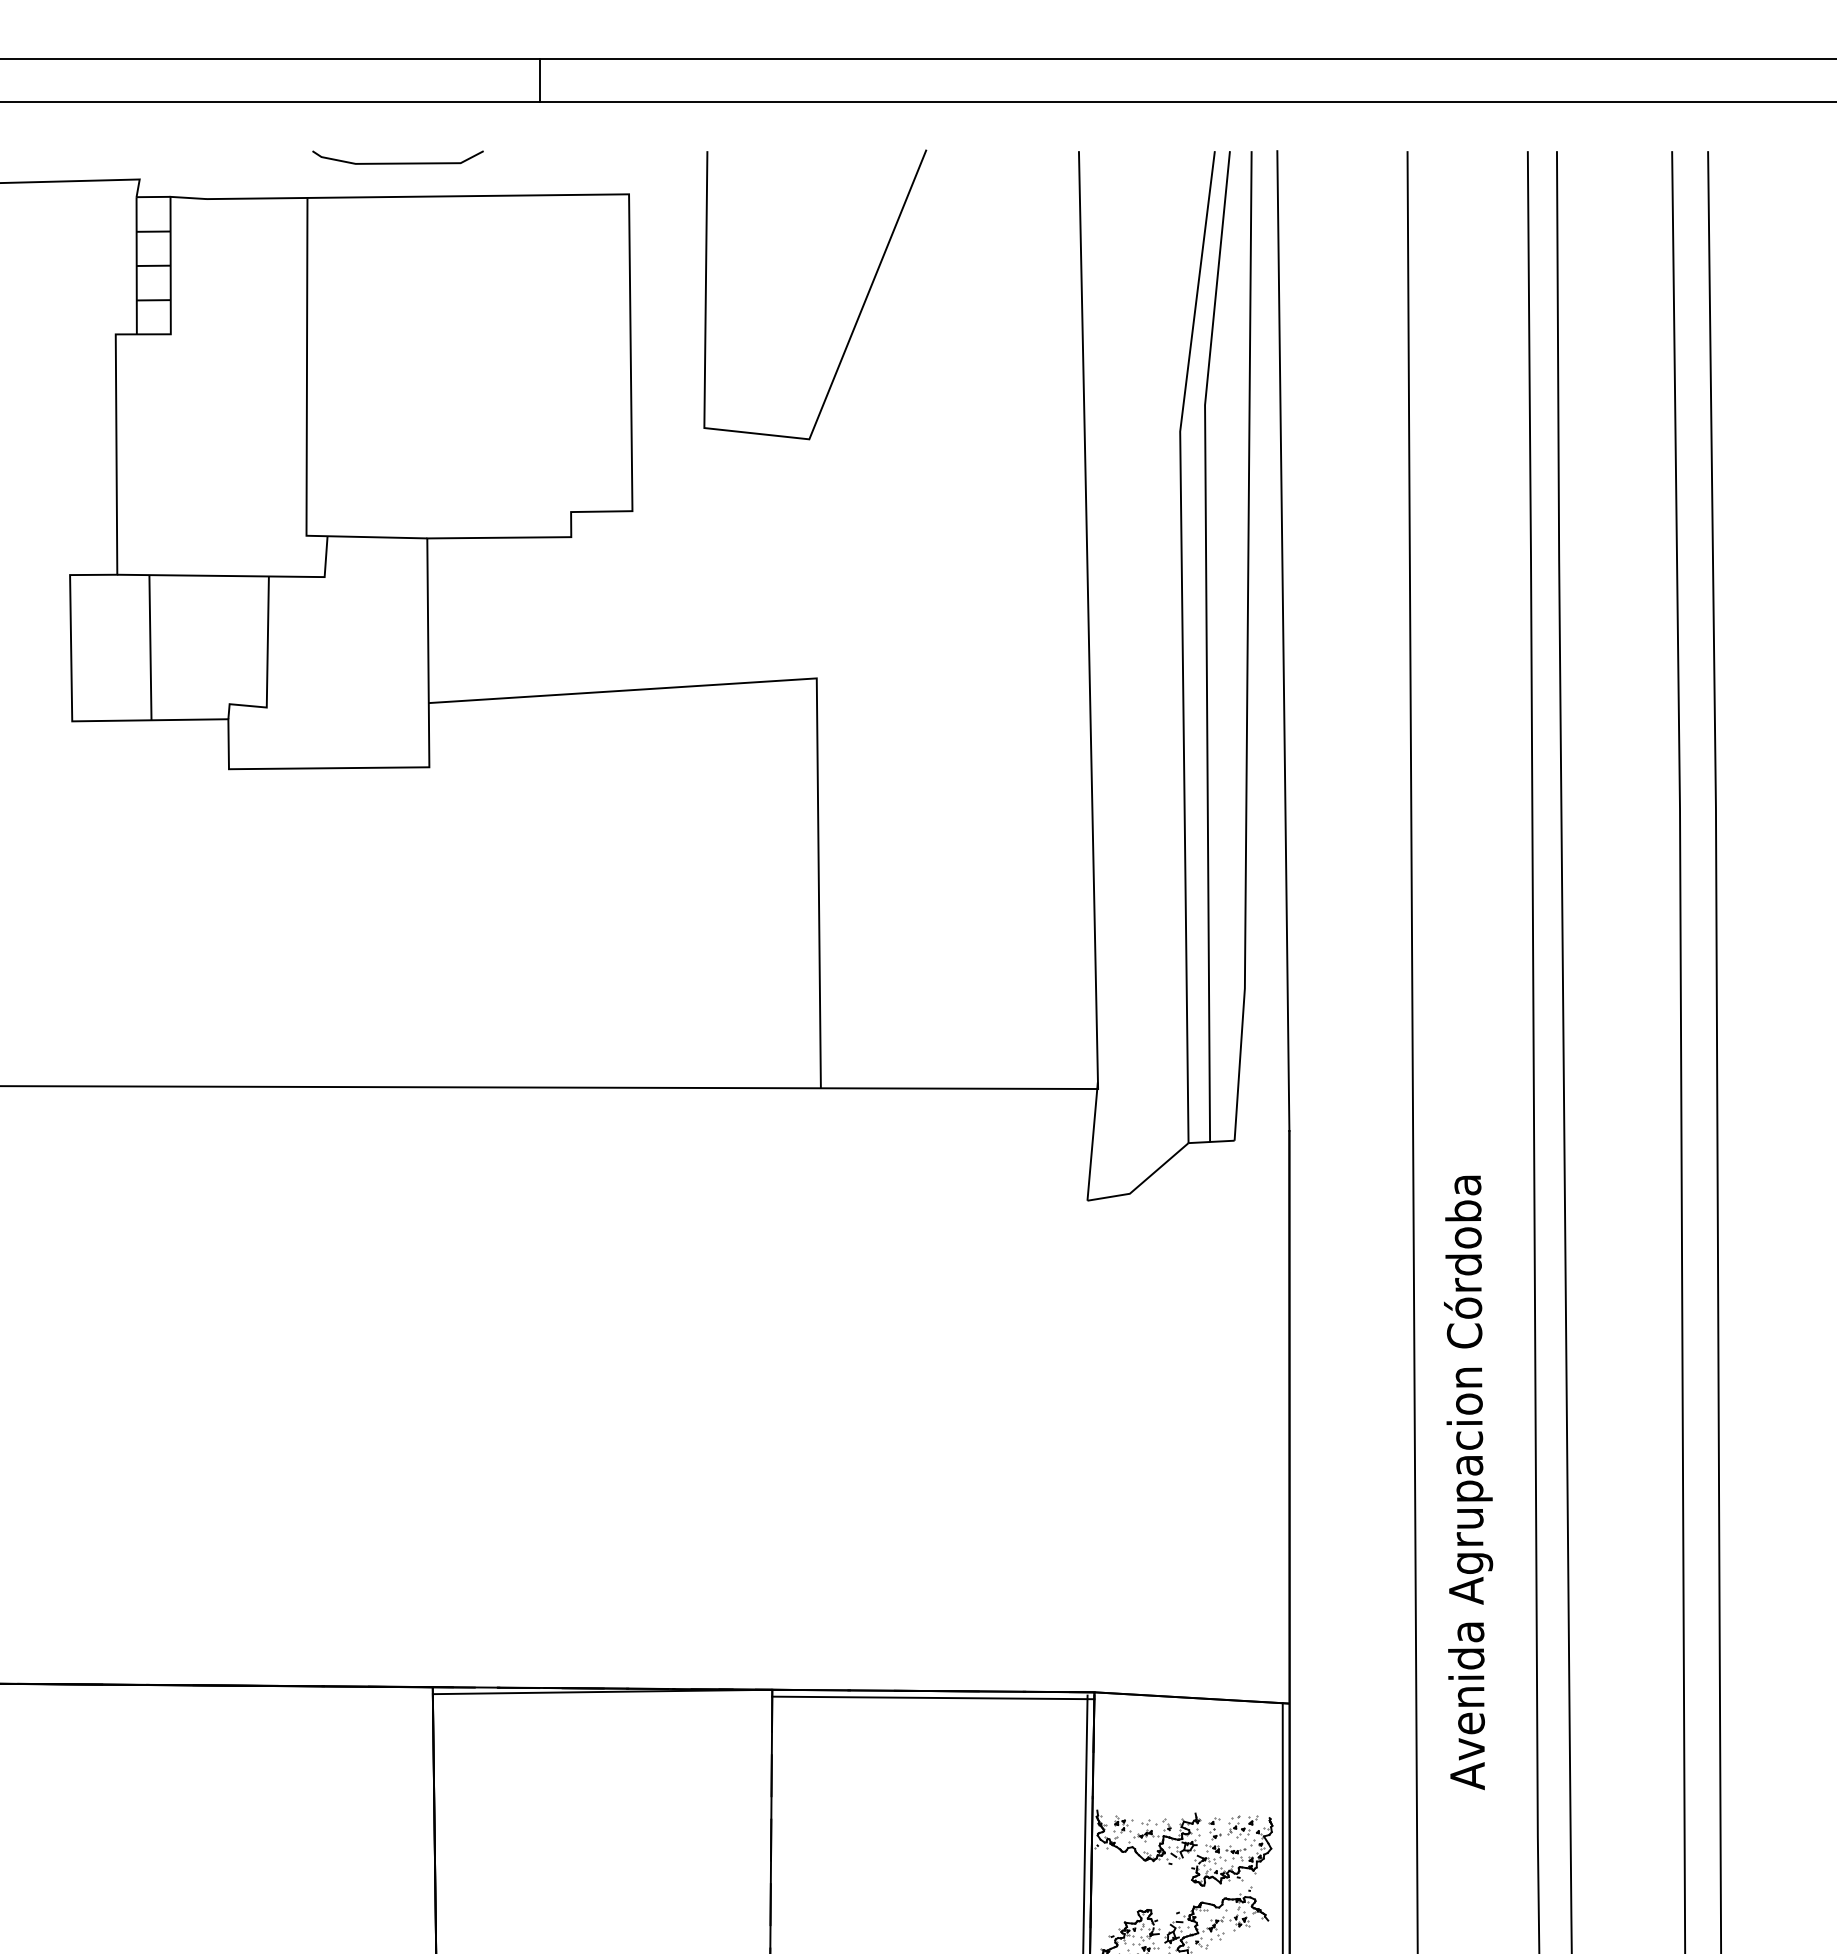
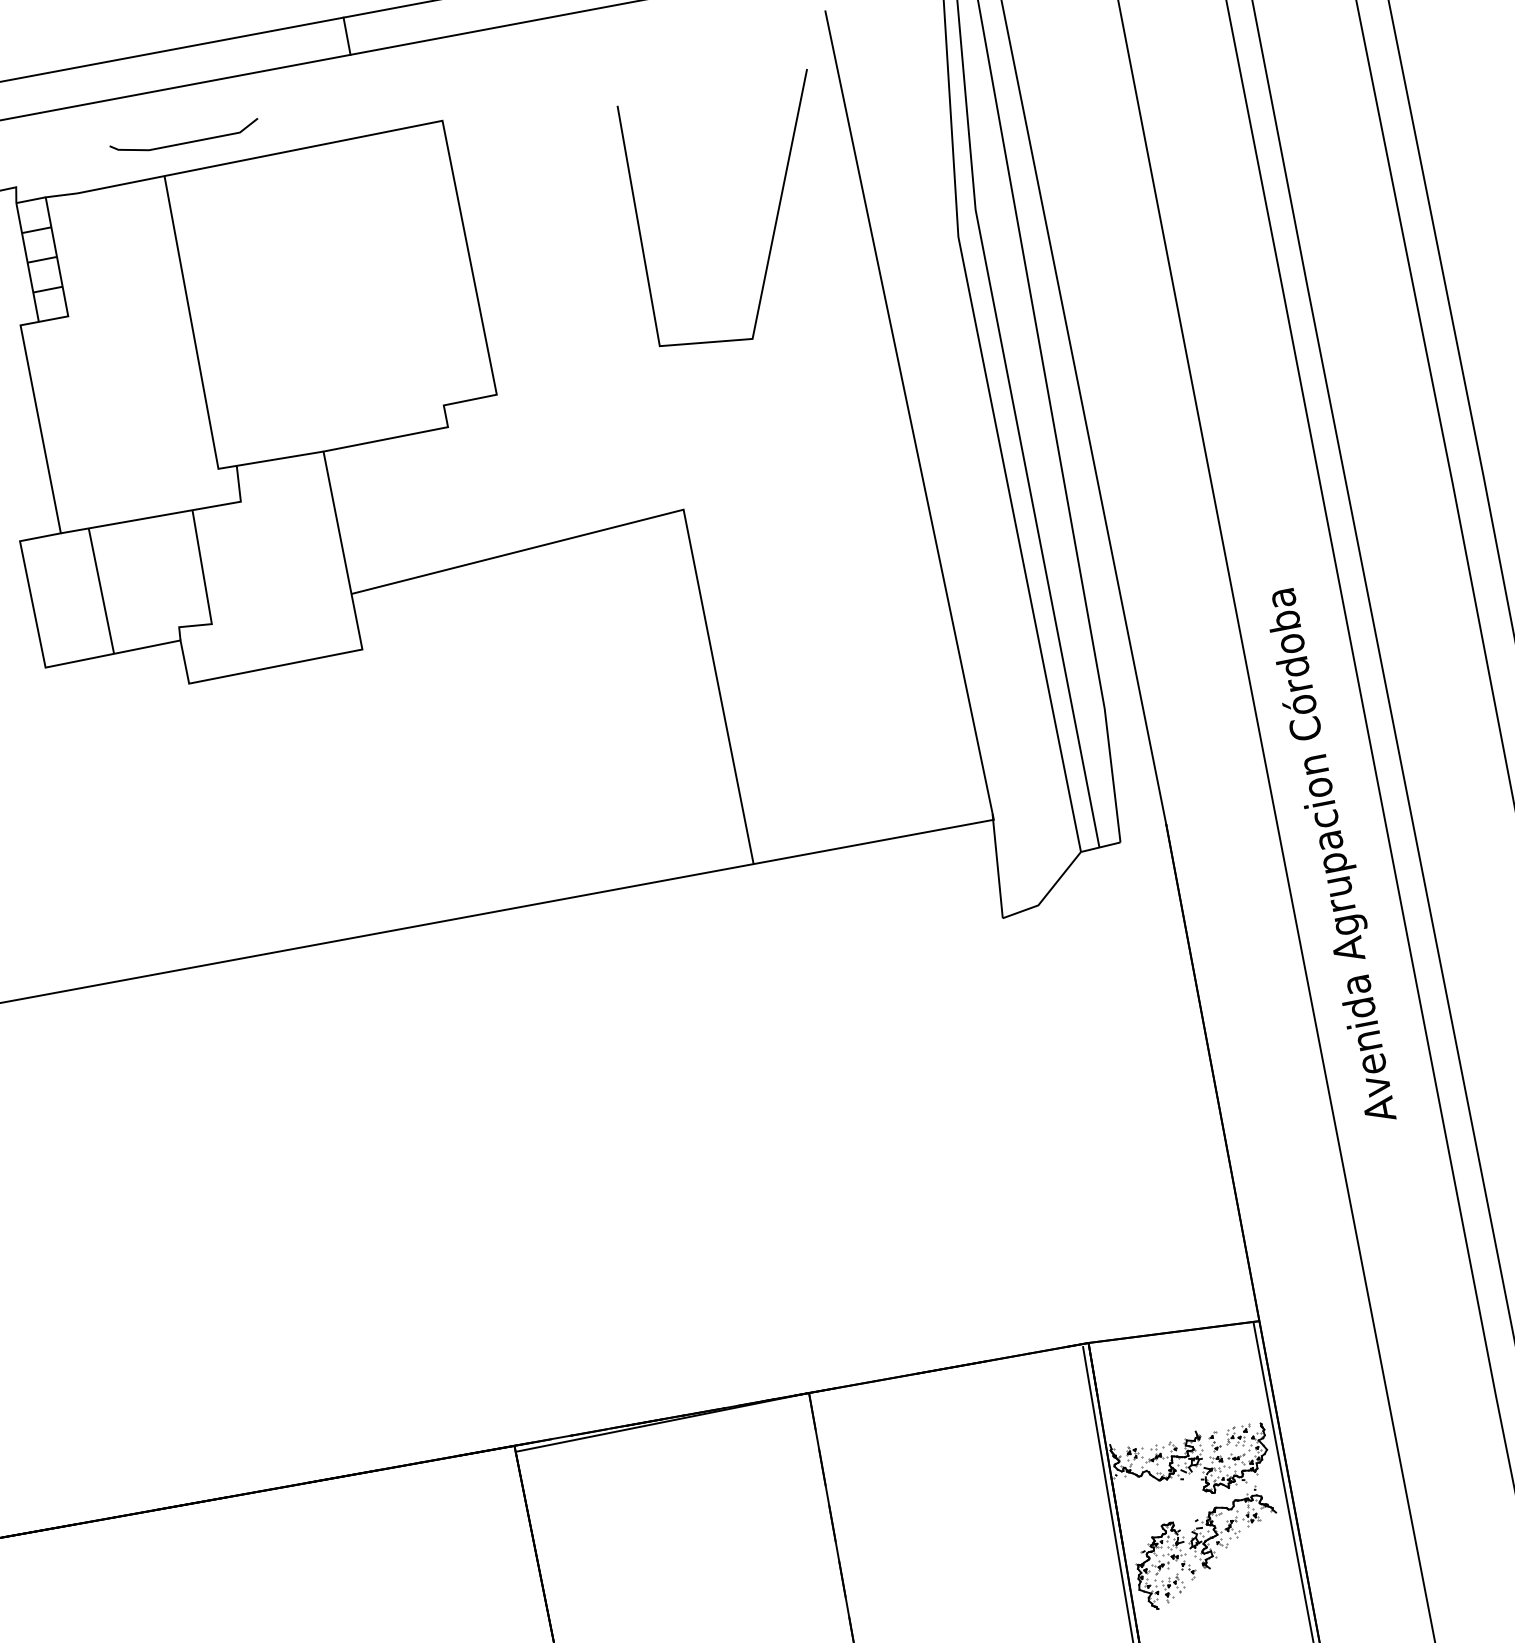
line: (397, 162) -> (185, 142), moved
line: (858, 314) -> (774, 222), moved
text: (1468, 1482) -> (1332, 855), moved
line: (933, 1697) -> (949, 1373), removed

